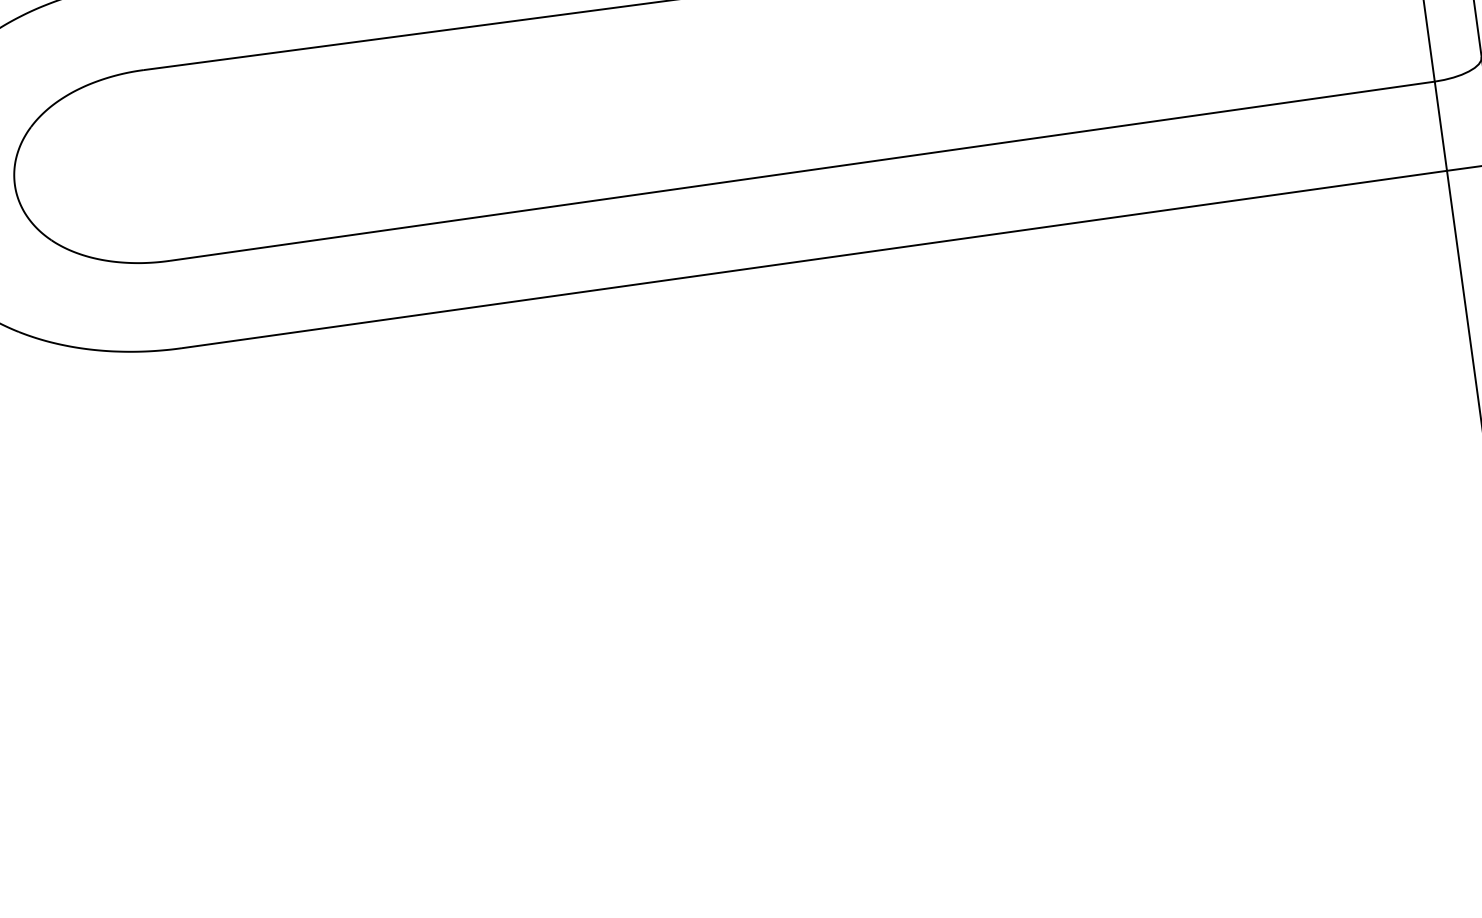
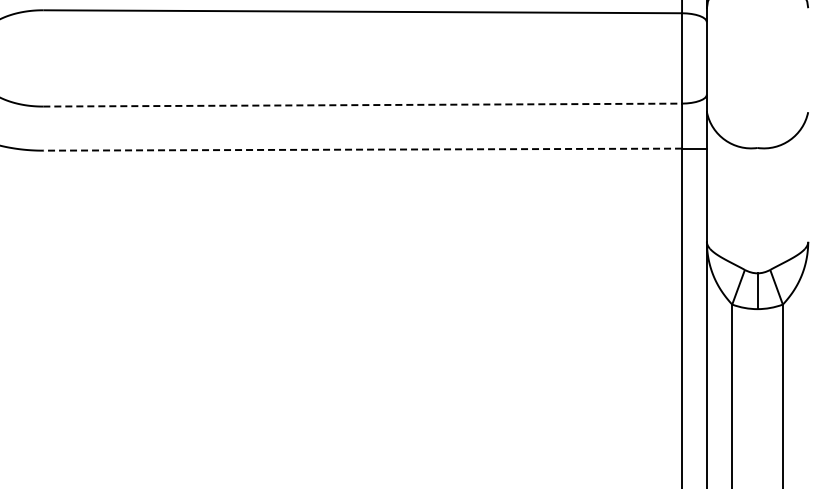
line: (802, 172) -> (362, 105), solid -> dashed
line: (812, 259) -> (361, 149), solid -> dashed

